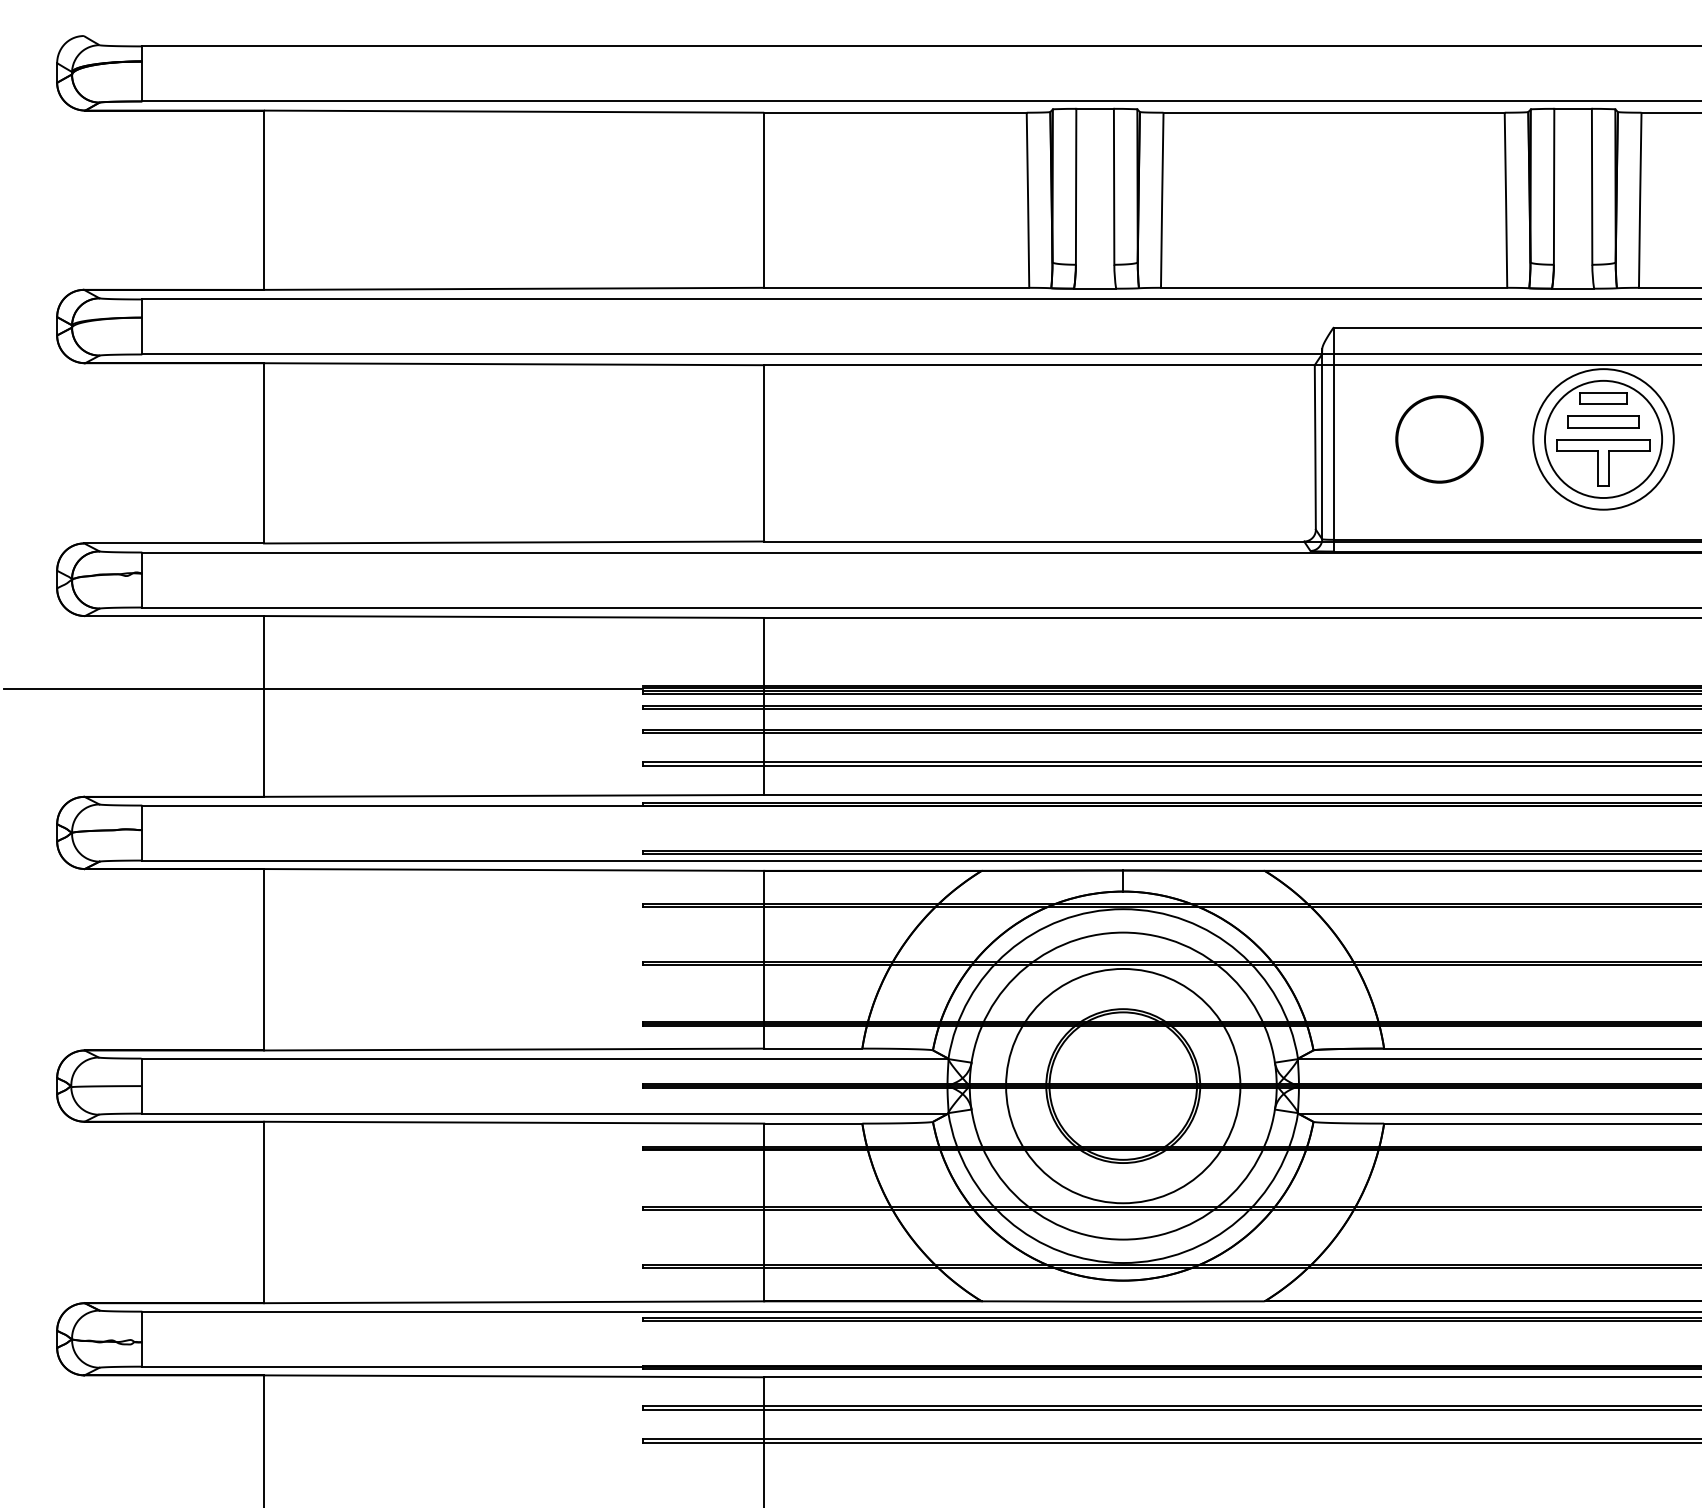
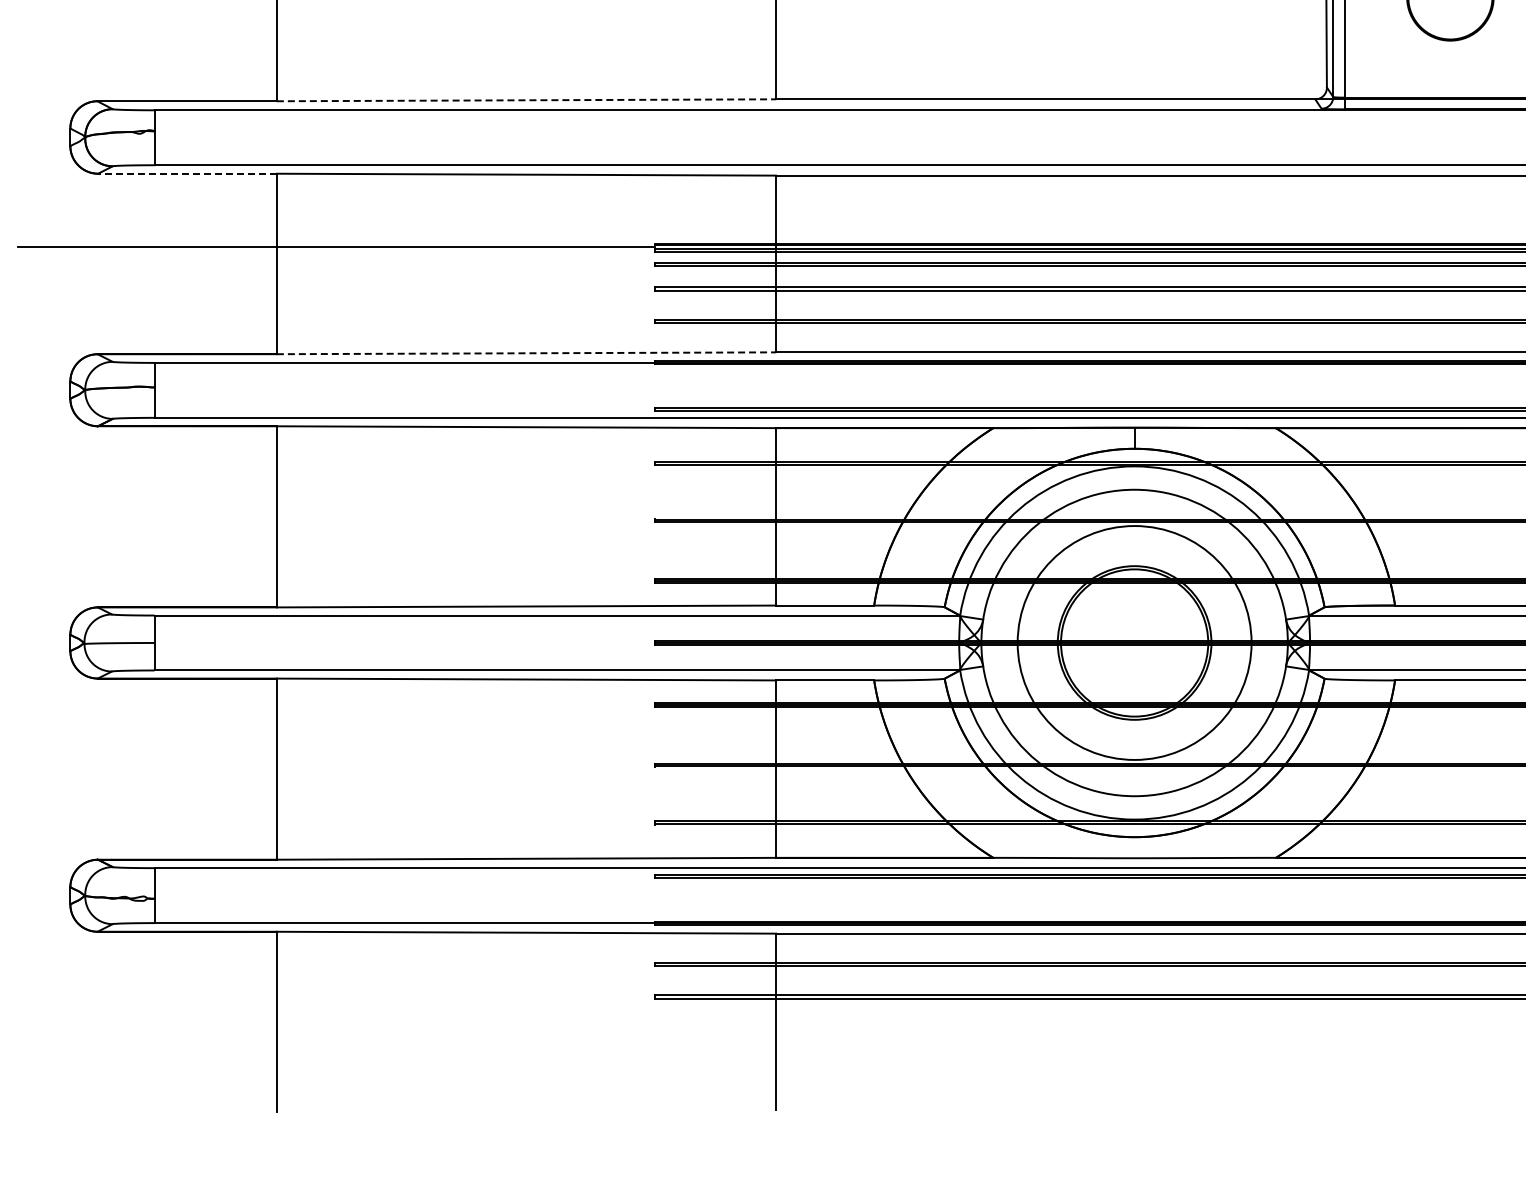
line: (514, 542) -> (526, 100), solid -> dashed
line: (174, 616) -> (187, 174), solid -> dashed
line: (514, 795) -> (526, 352), solid -> dashed

